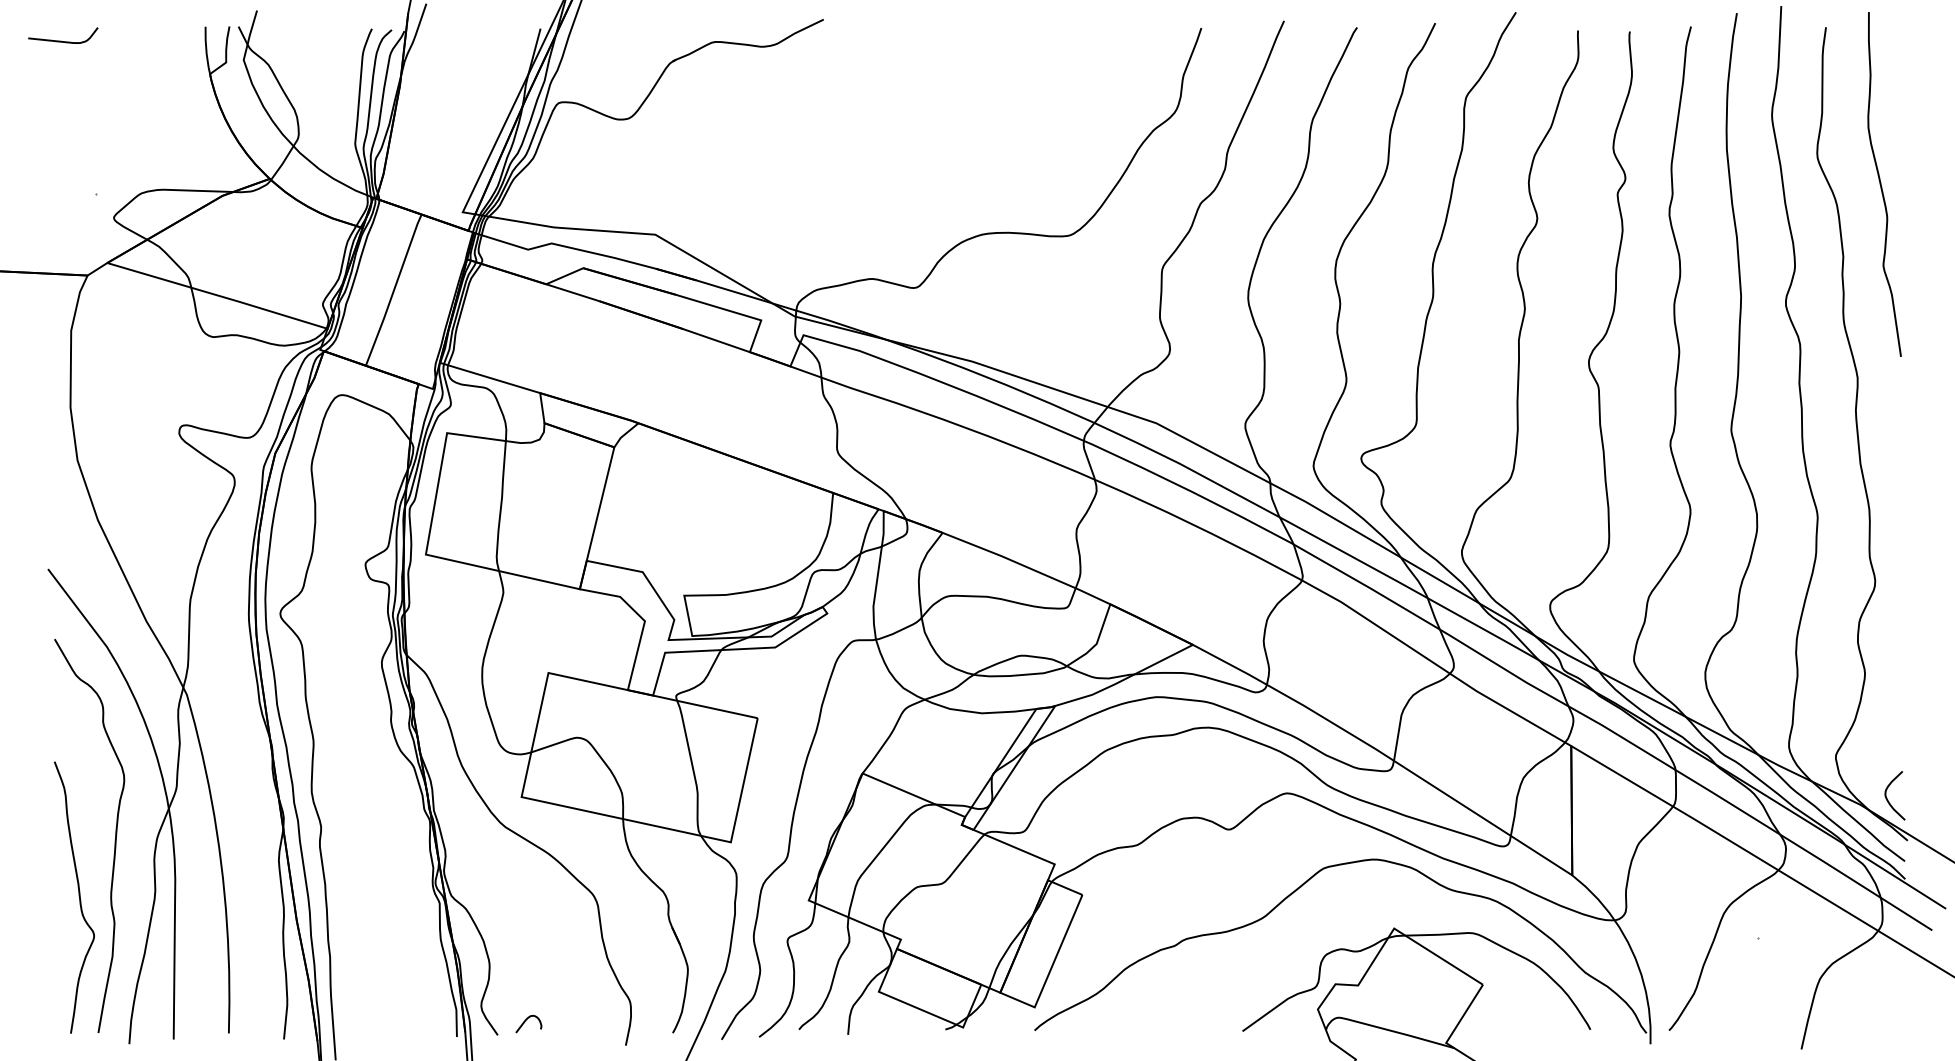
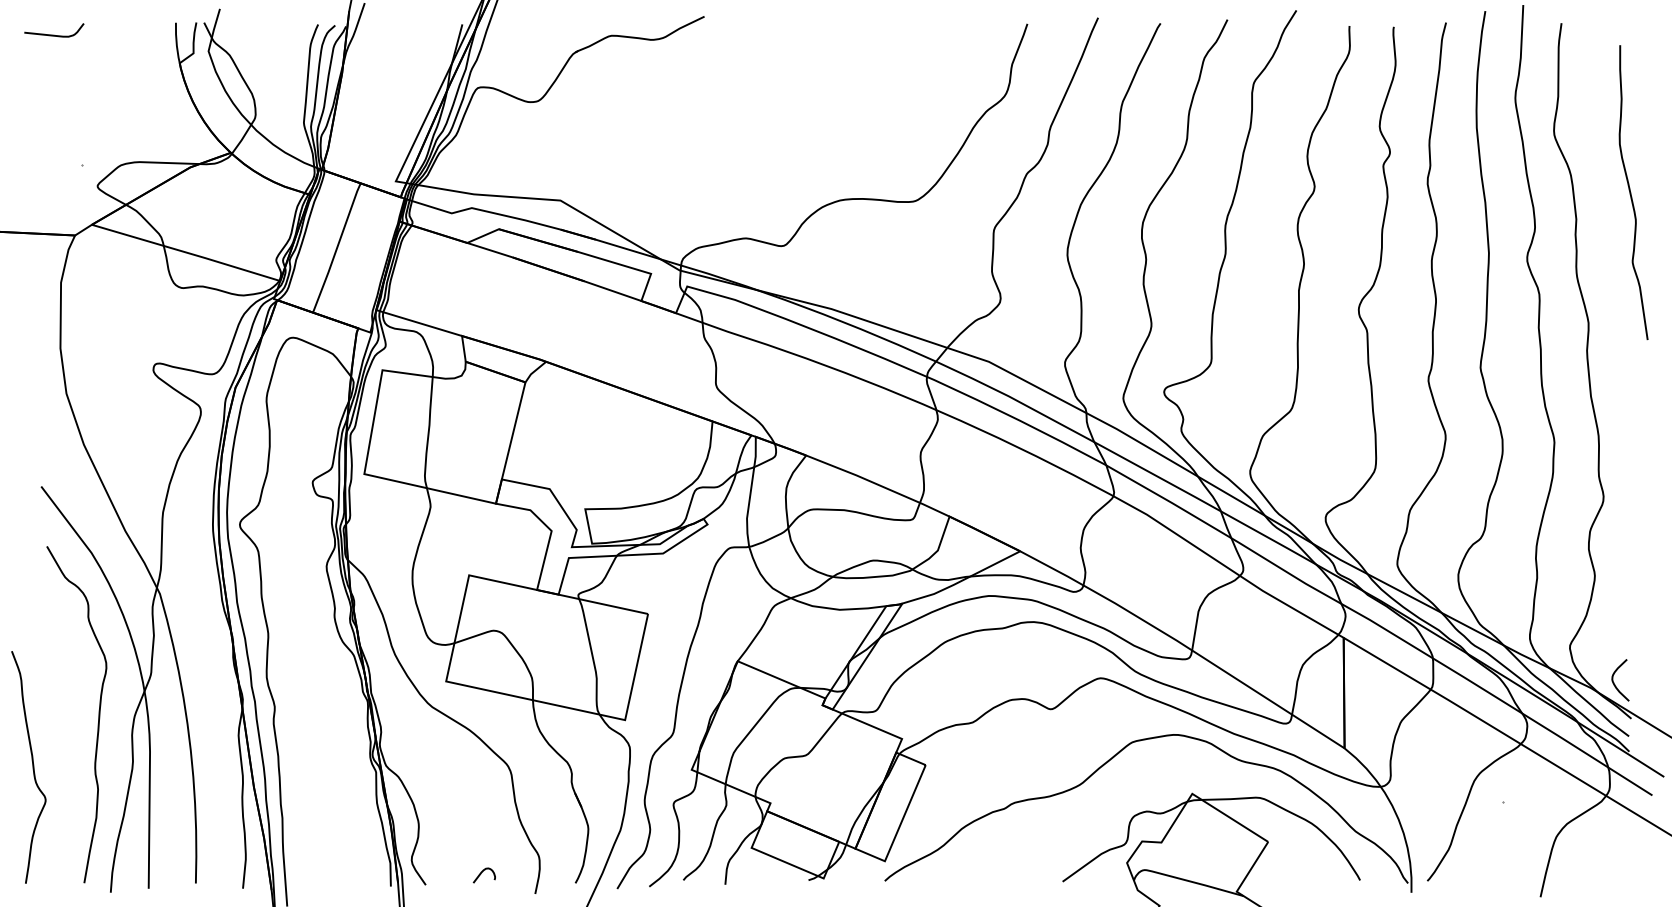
curve: (1882, 184) -> (1631, 192), moved
curve: (78, 897) -> (32, 767), moved
curve: (525, 1022) -> (481, 874), moved

